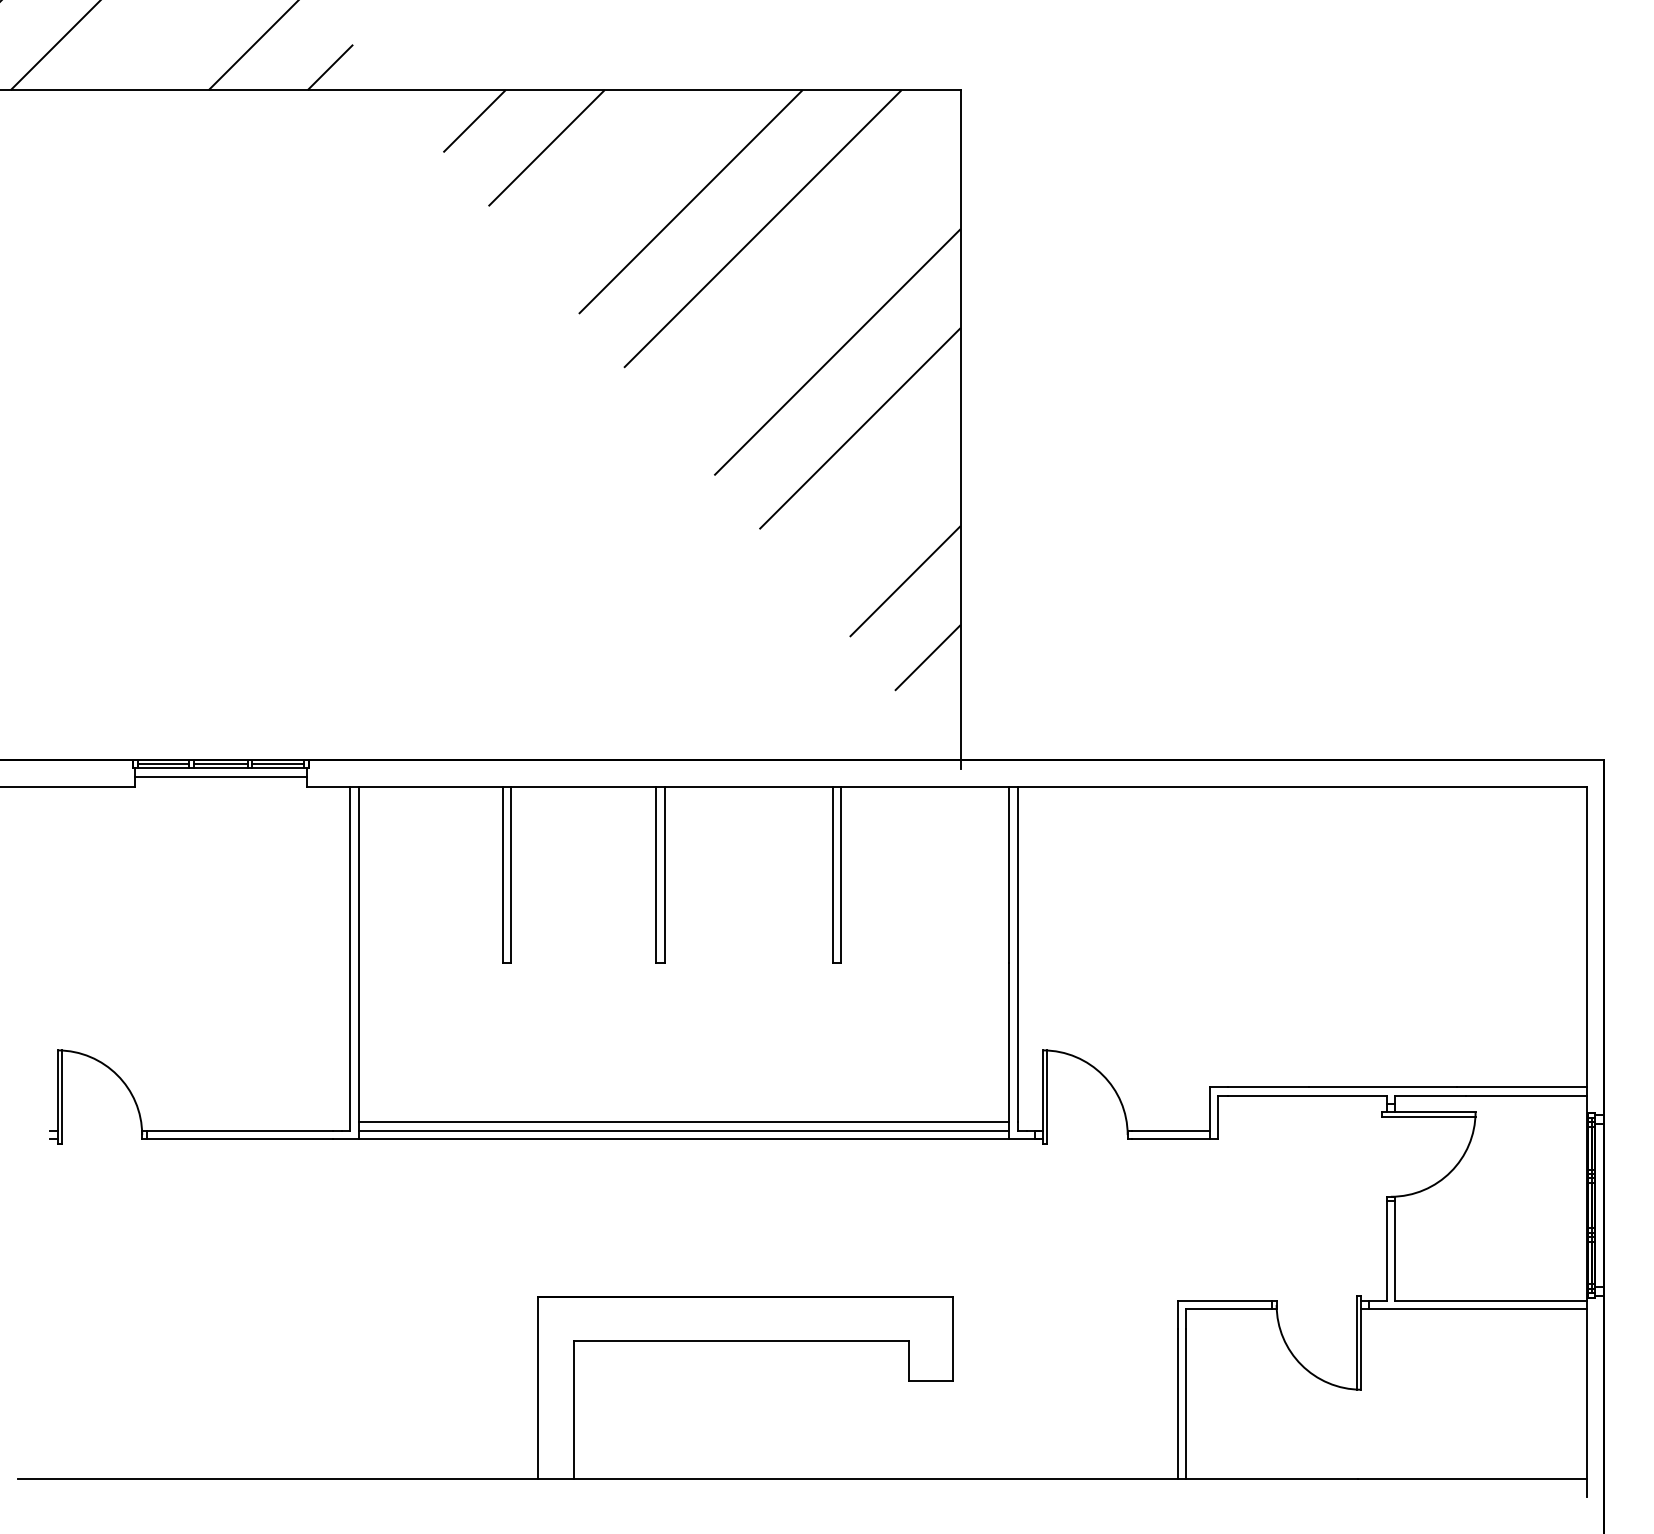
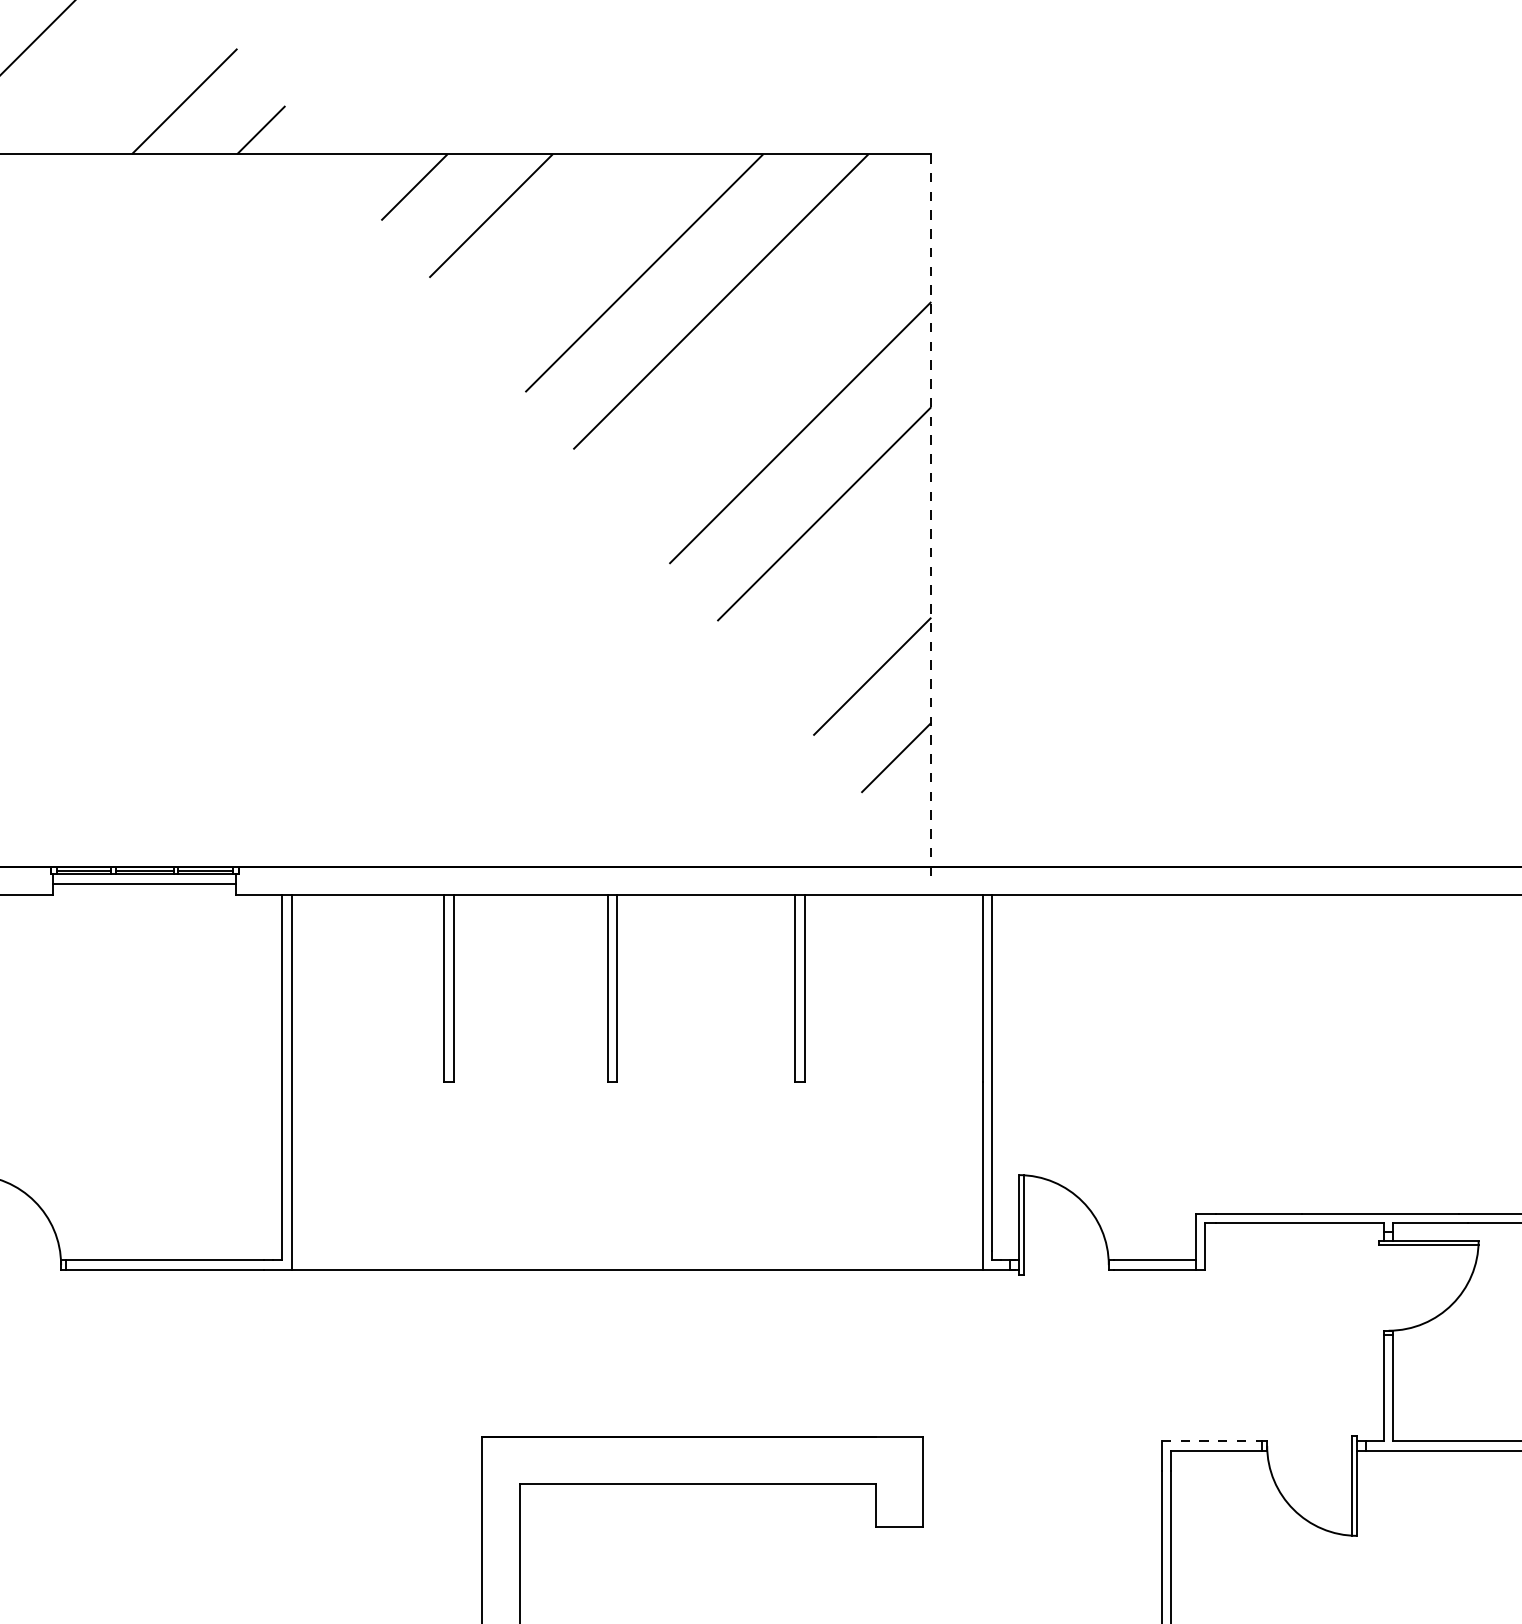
line: (960, 429) -> (931, 515), solid -> dashed
line: (684, 1121) -> (637, 1250), removed
line: (684, 1130) -> (637, 1260), removed
line: (1225, 1300) -> (1212, 1441), solid -> dashed

